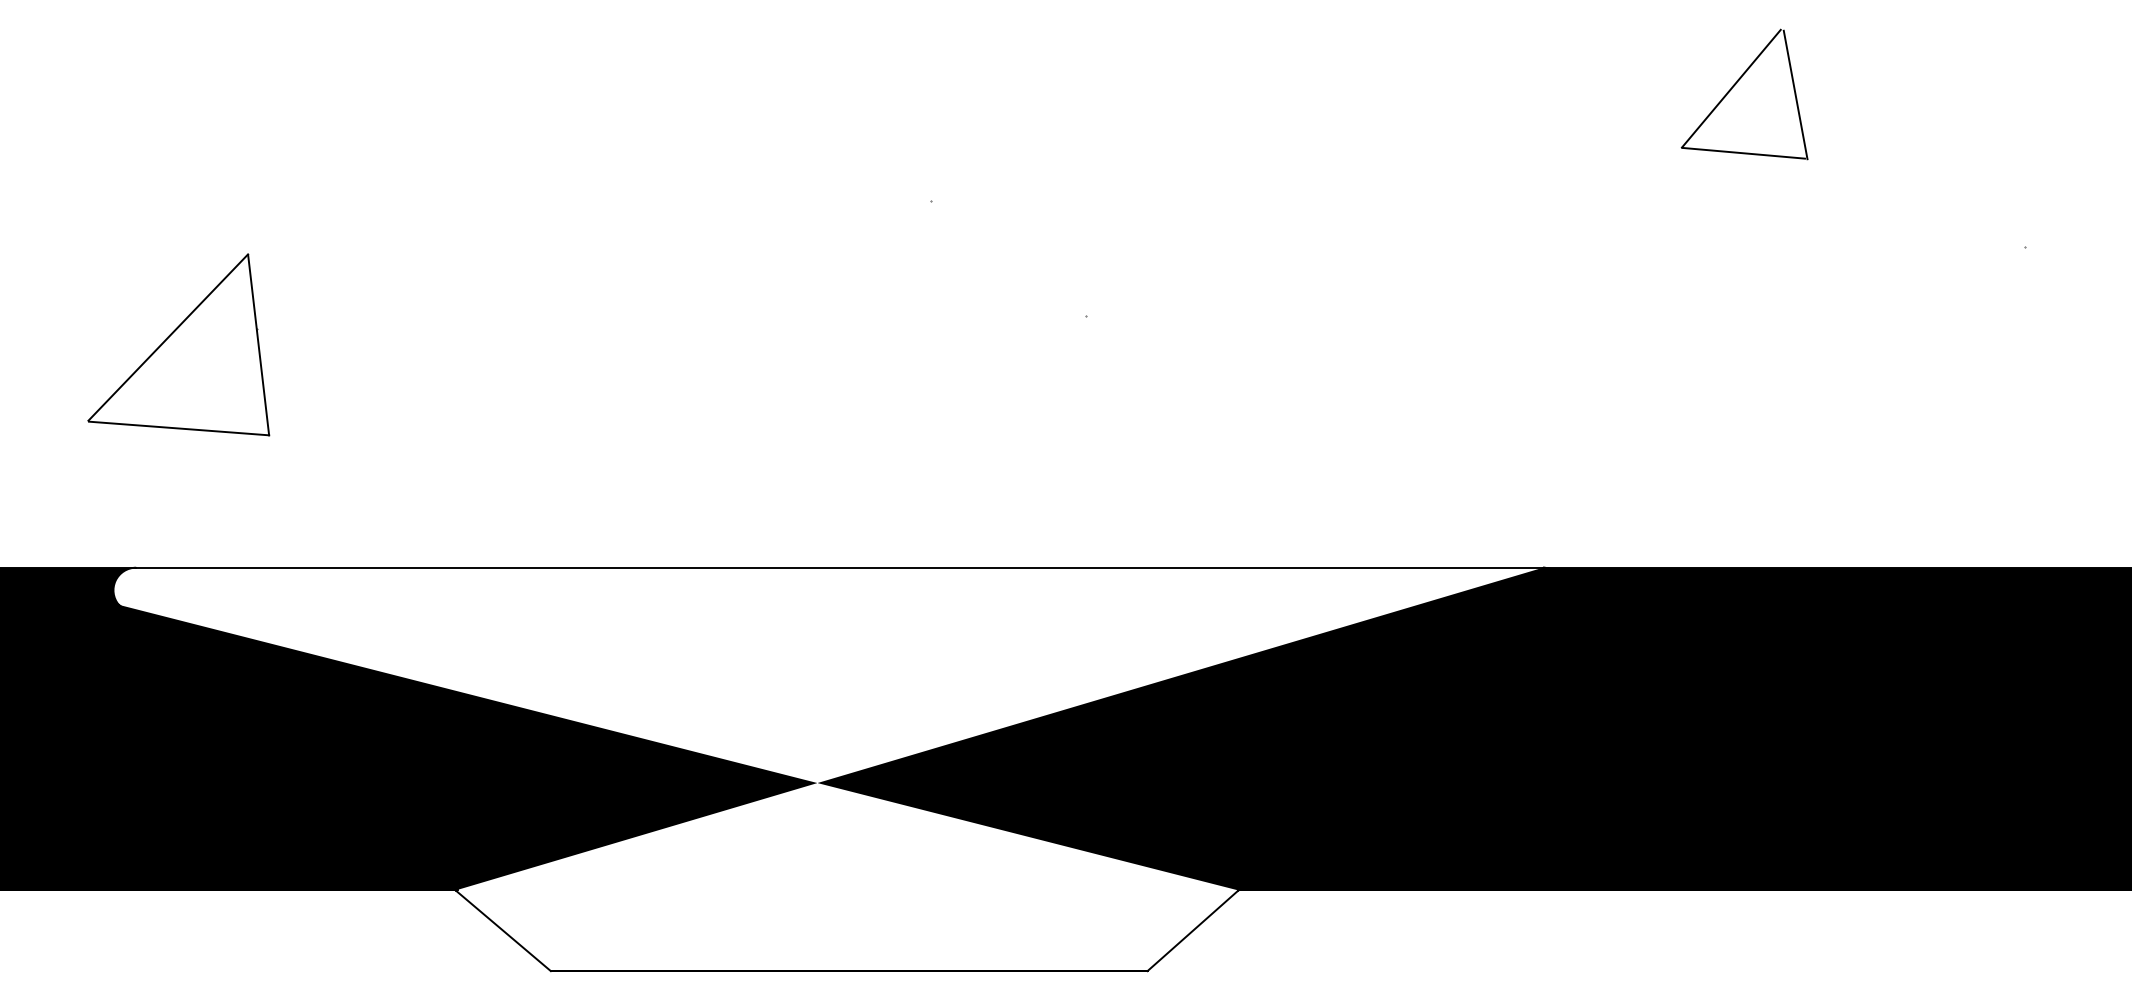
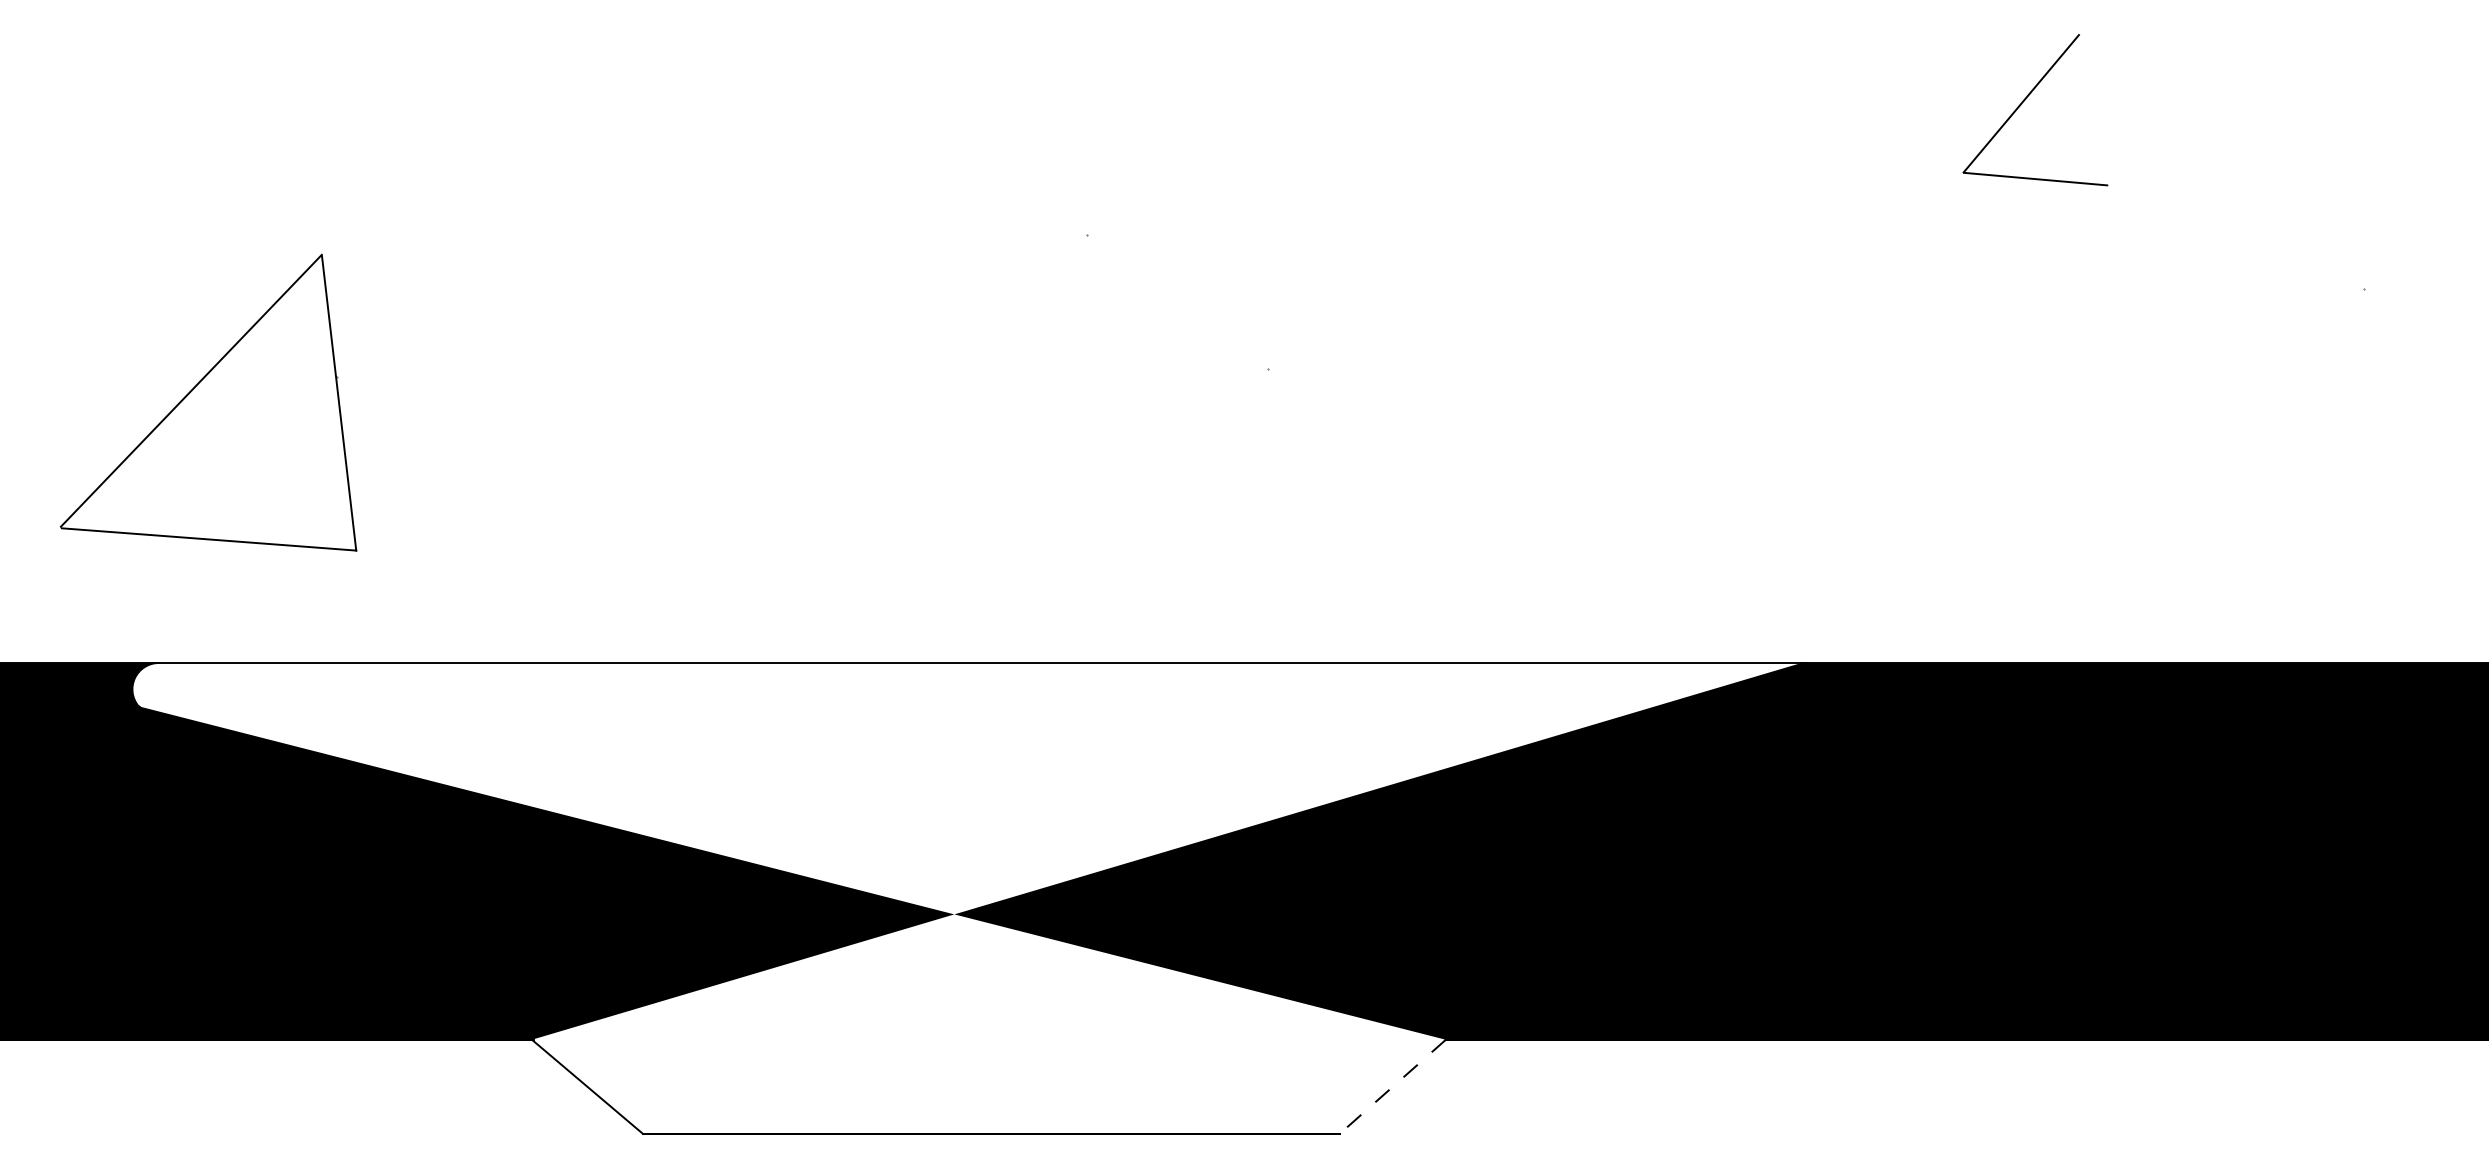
line: (1795, 94) -> (2096, 110), removed
part: (178, 344) -> (208, 402), size x1.4
line: (1192, 930) -> (1392, 1086), solid -> dashed

